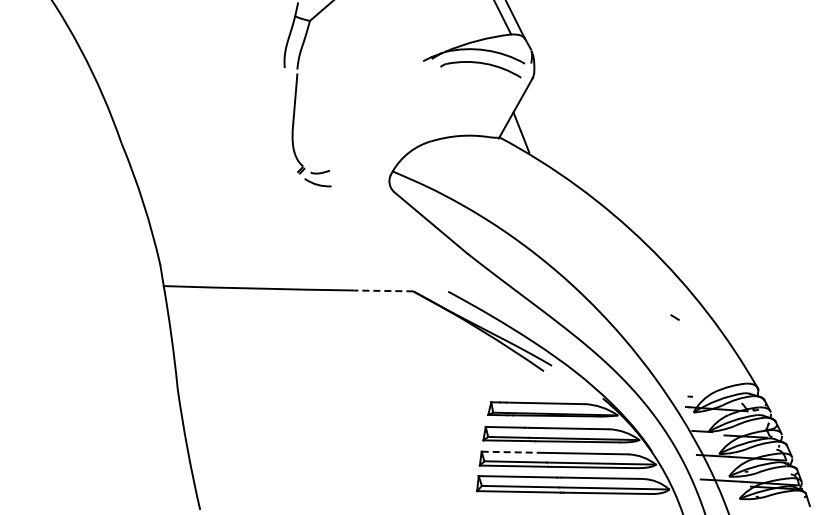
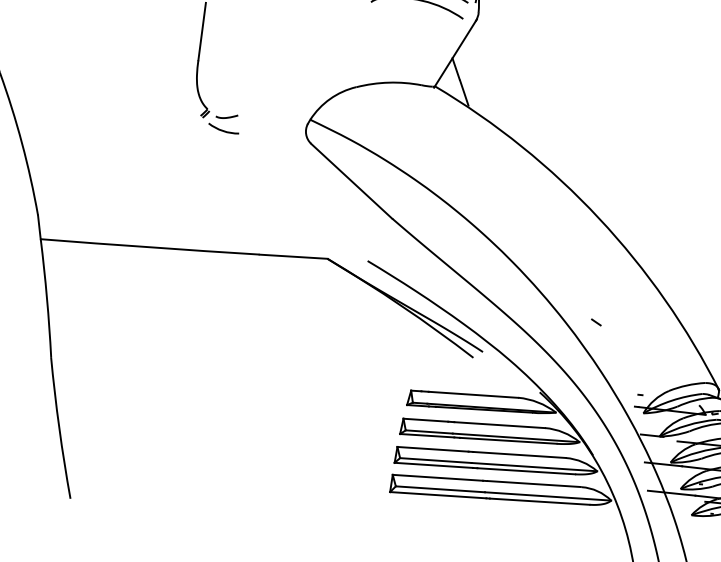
line: (383, 290) -> (293, 256), dashed -> solid
curve: (674, 317) -> (595, 322), moved
line: (512, 452) -> (432, 449), dashed -> solid

